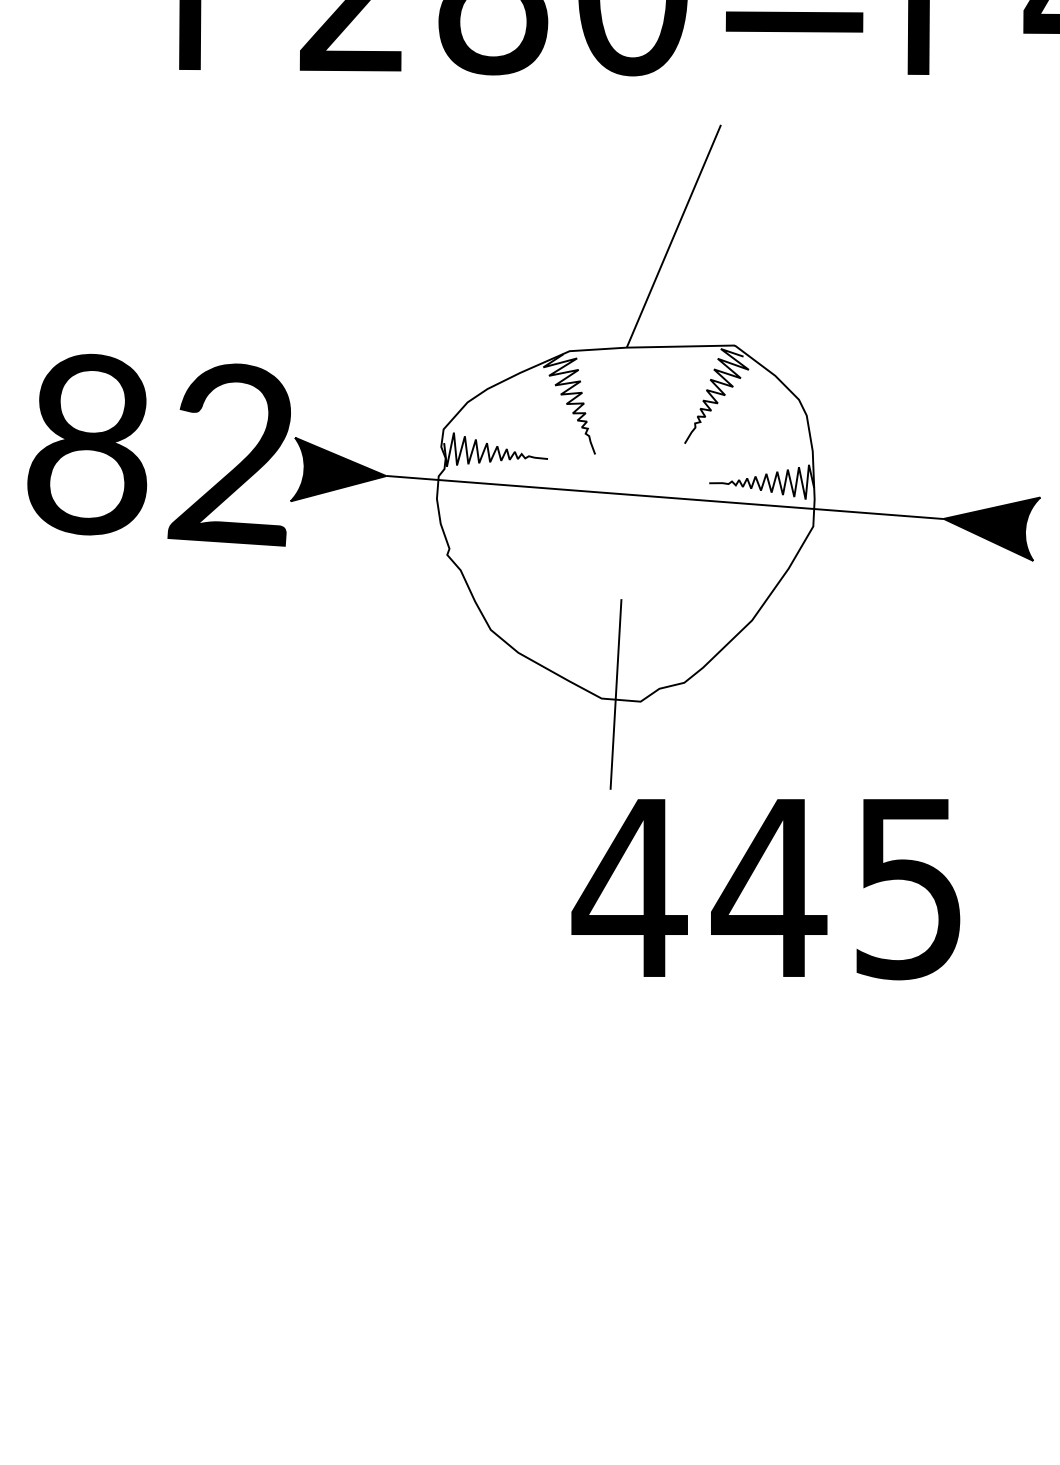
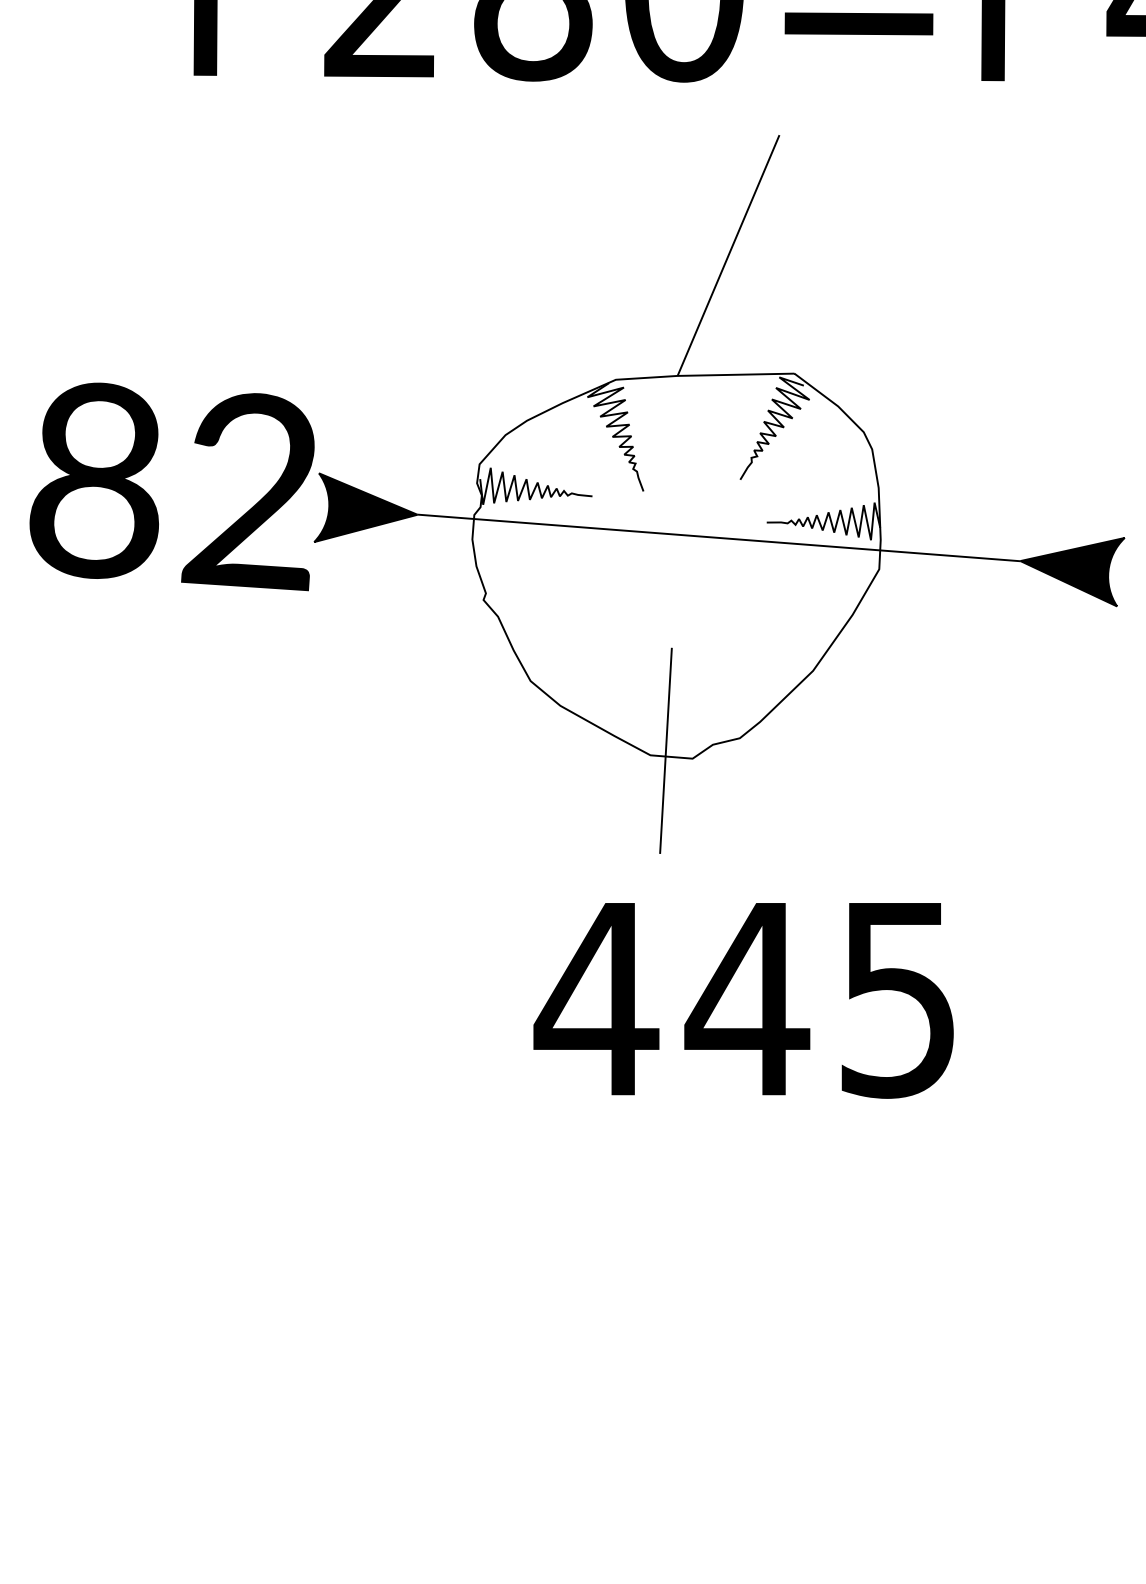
text: (765, 889) -> (743, 1000), moved

